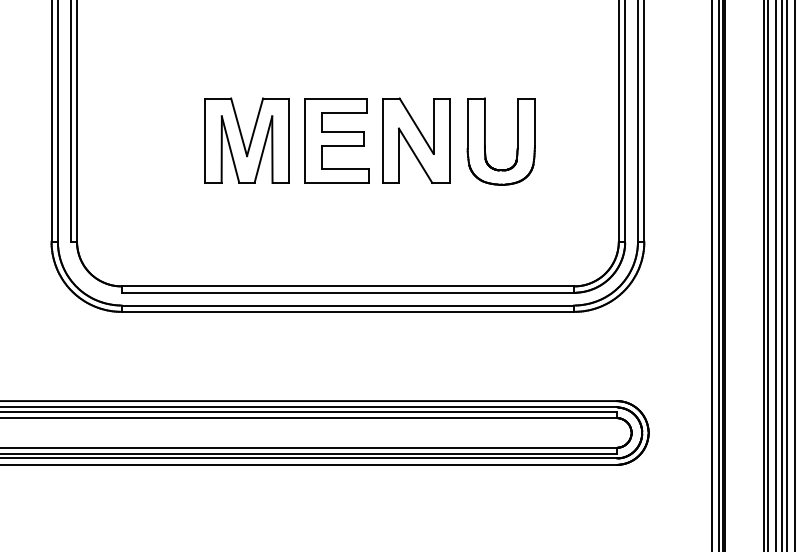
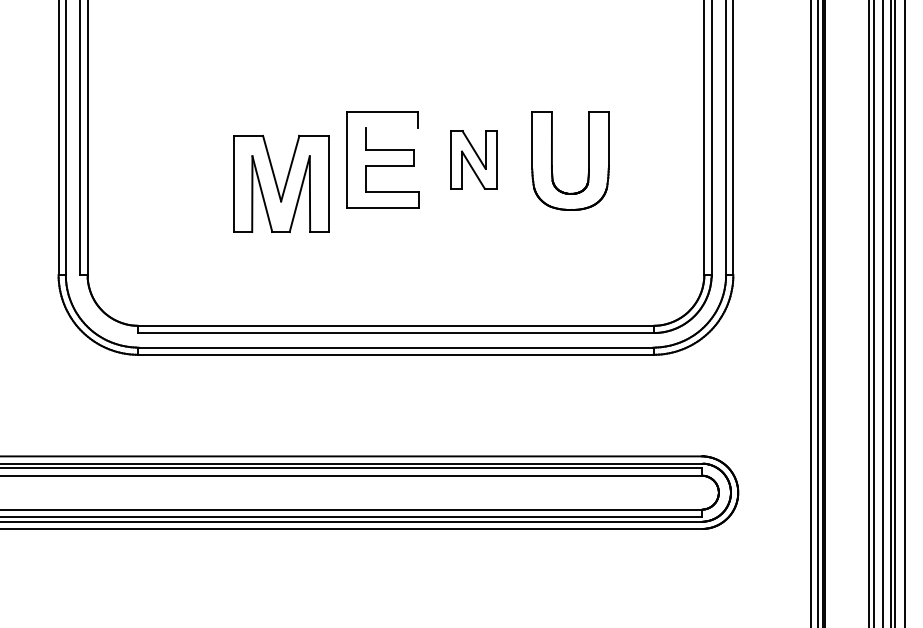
line: (343, 112) -> (390, 127), removed
part: (246, 140) -> (280, 183), moved
part: (416, 140) -> (474, 159), size x0.6

